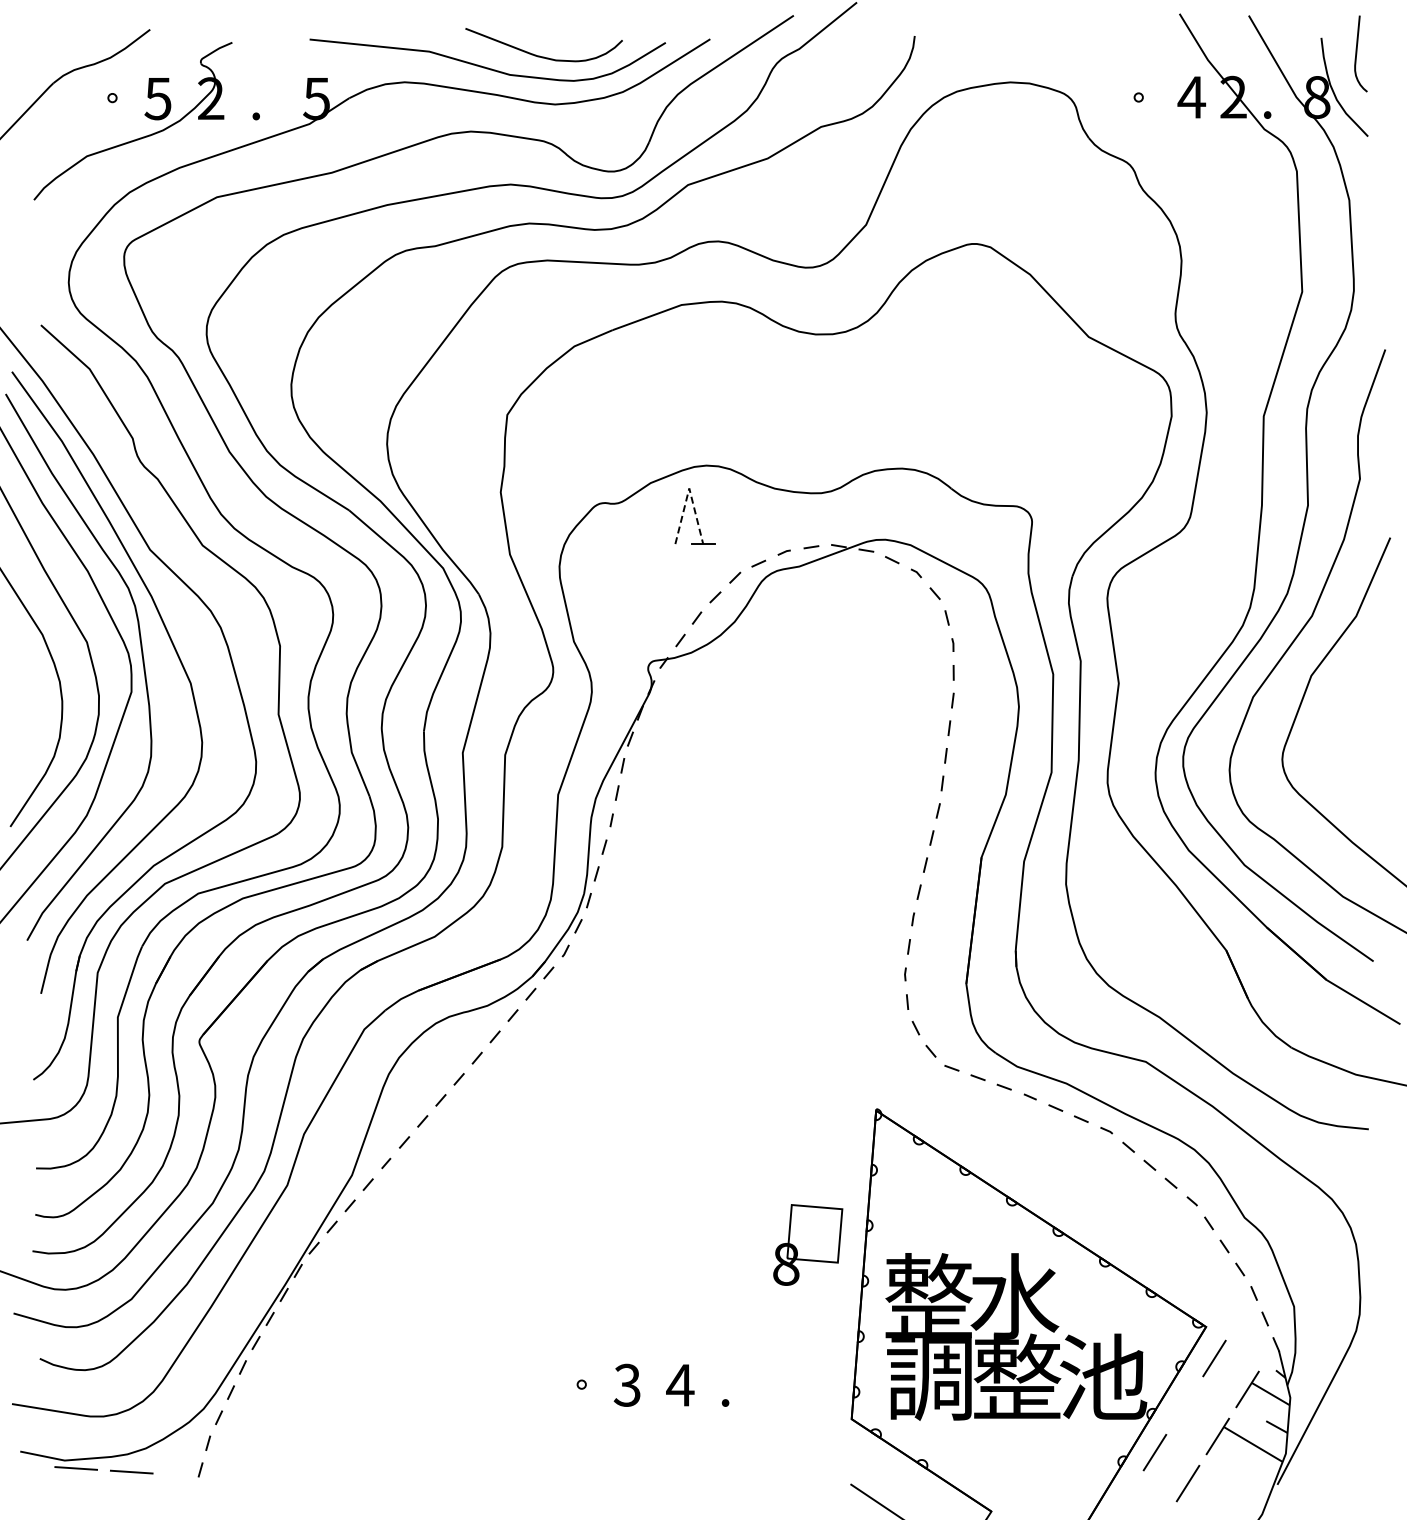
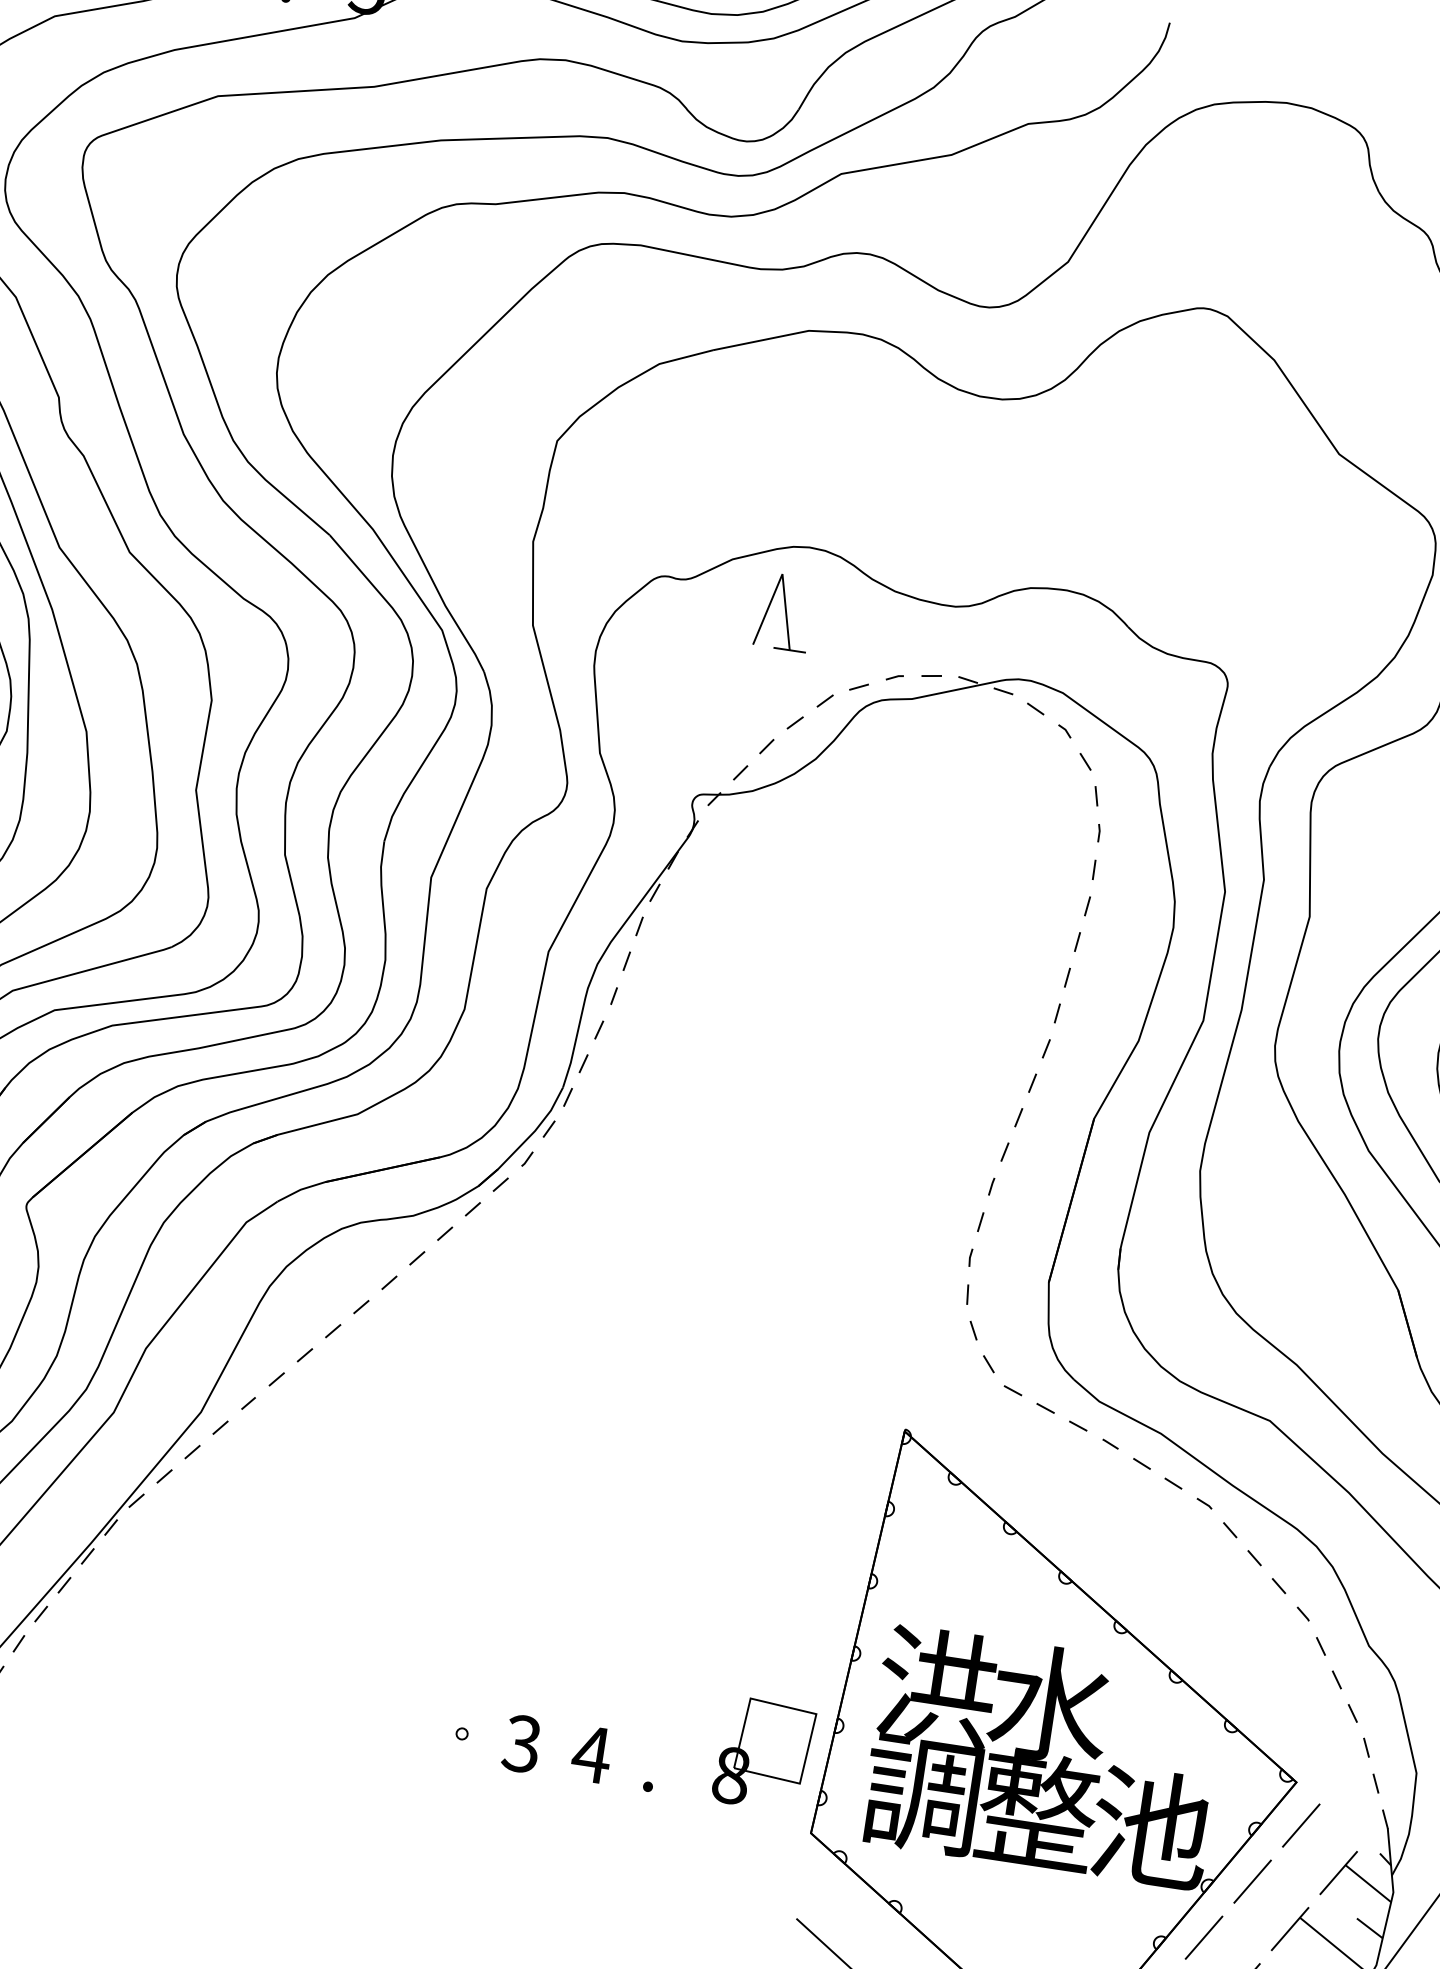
line: (689, 488) -> (782, 574), dashed -> solid
part: (808, 1244) -> (764, 1753), moved
text: (928, 1296) -> (936, 1686), 整 -> 洪
line: (1184, 1405) -> (1252, 1881), added

